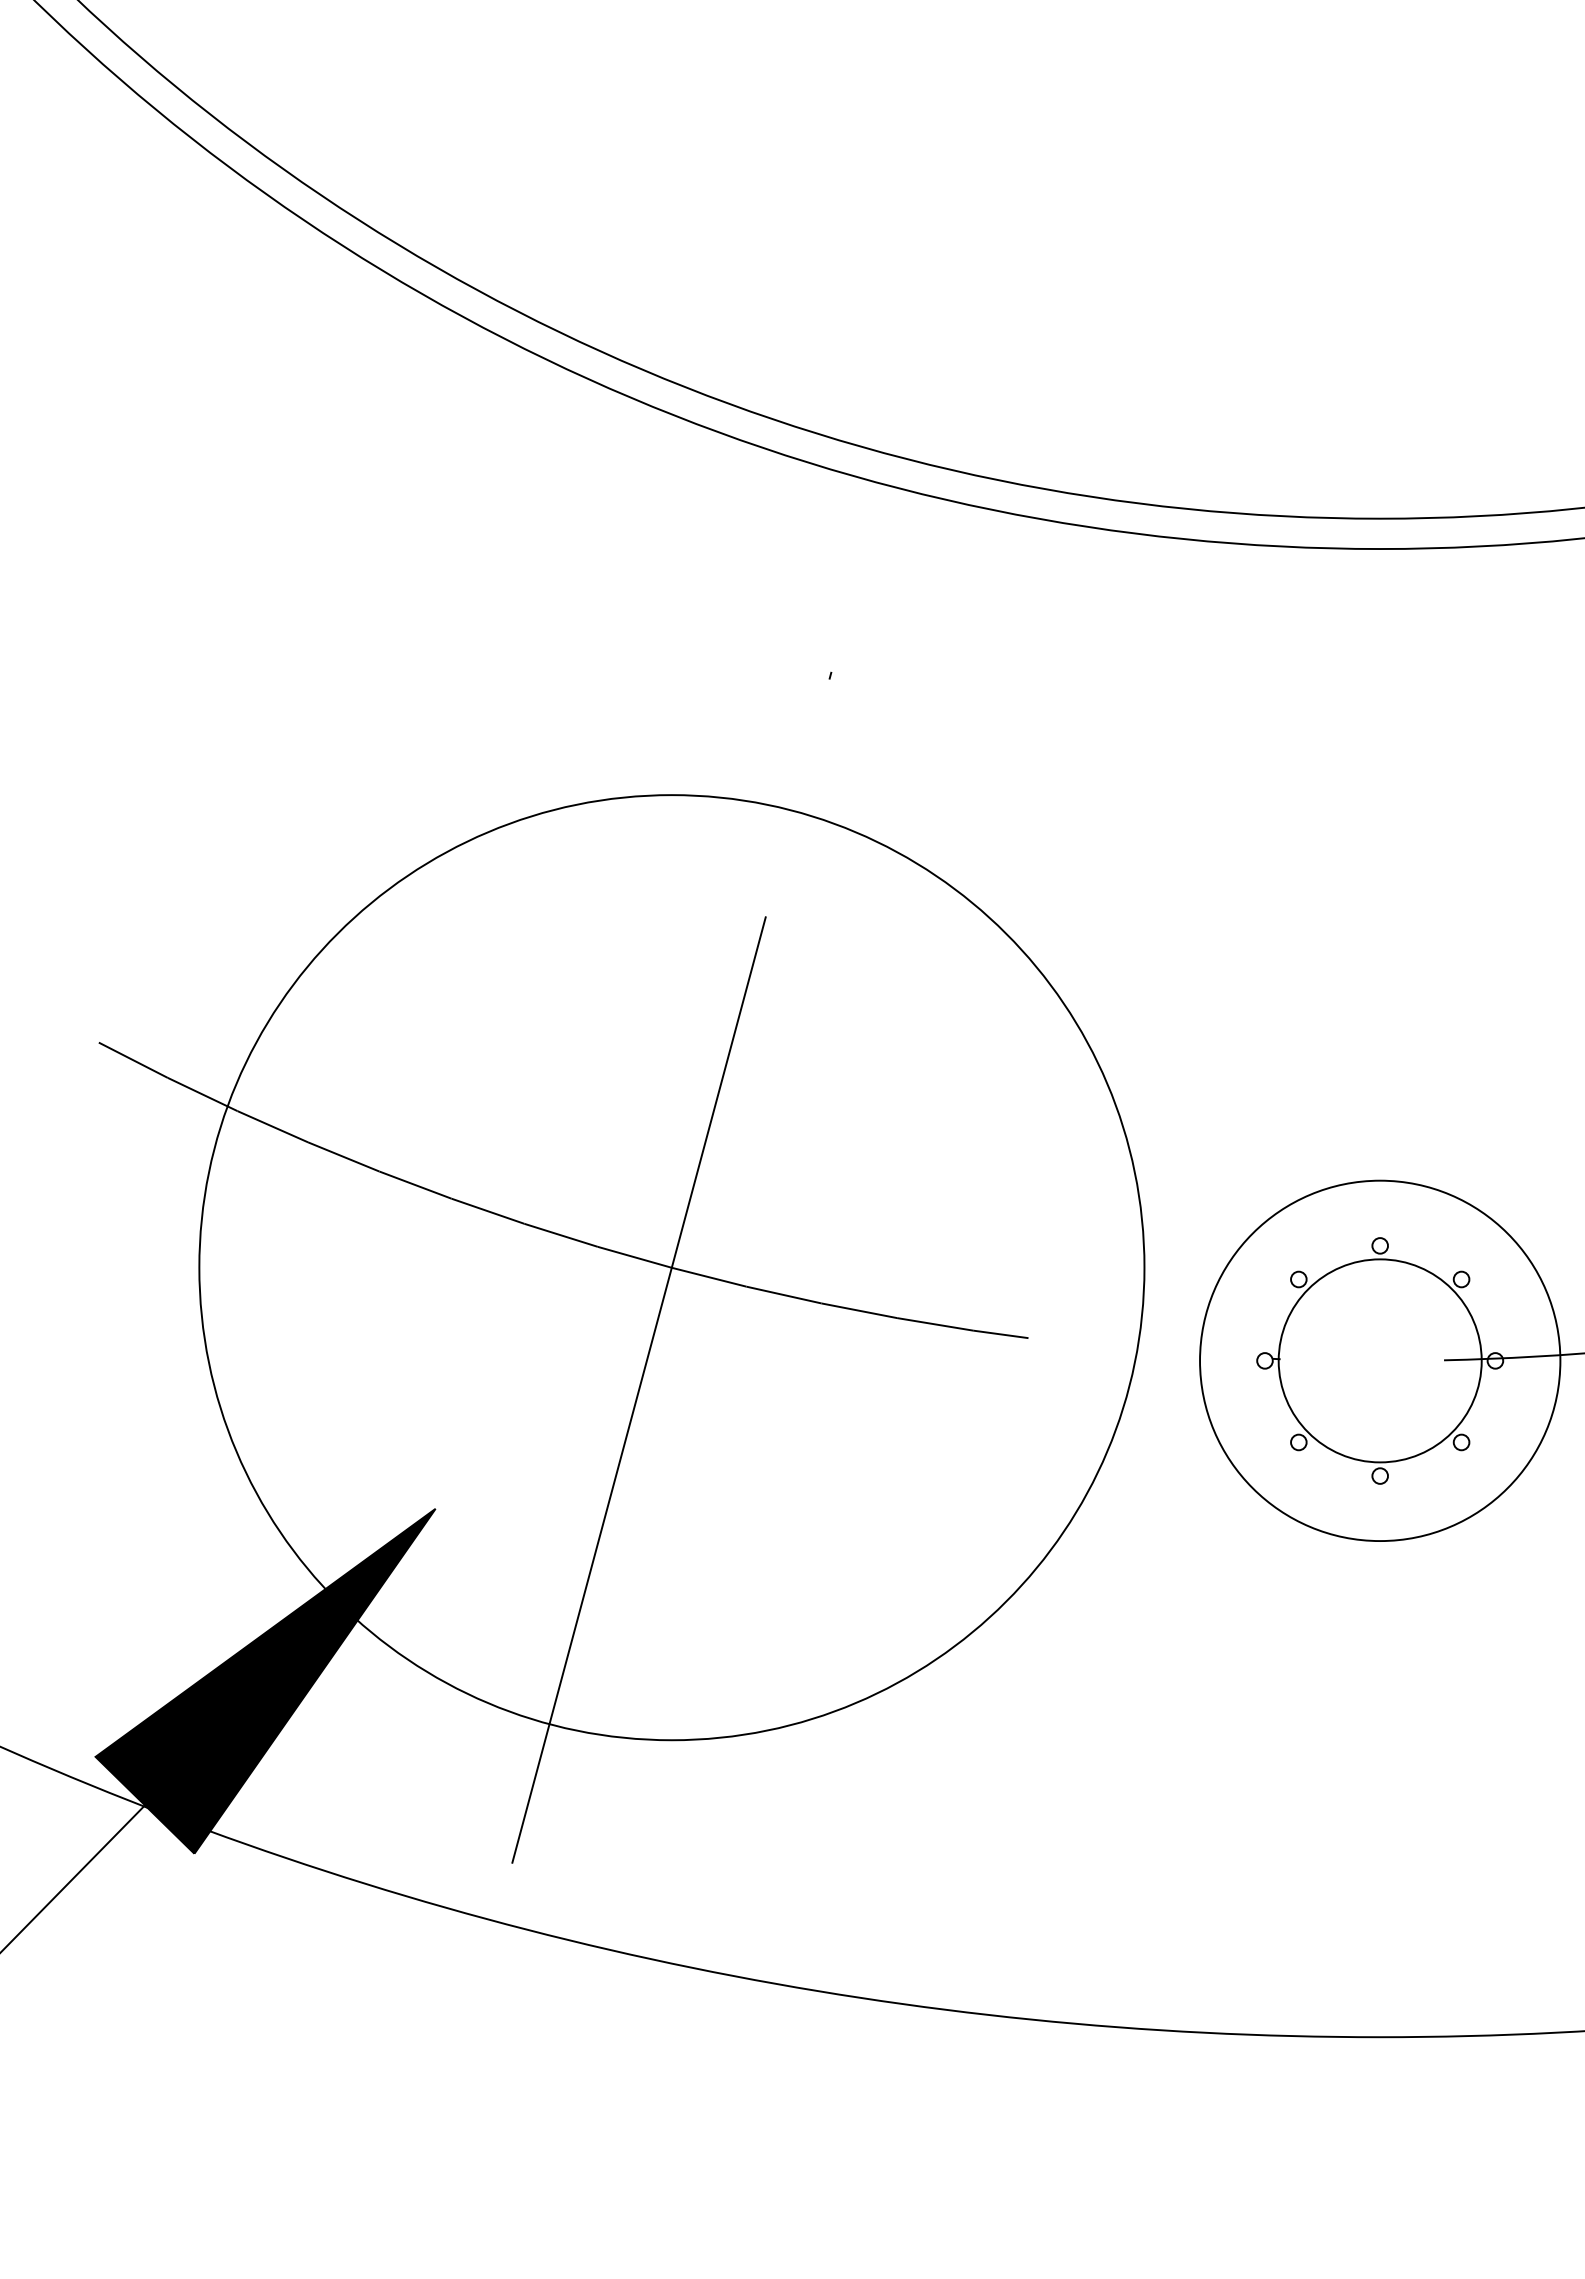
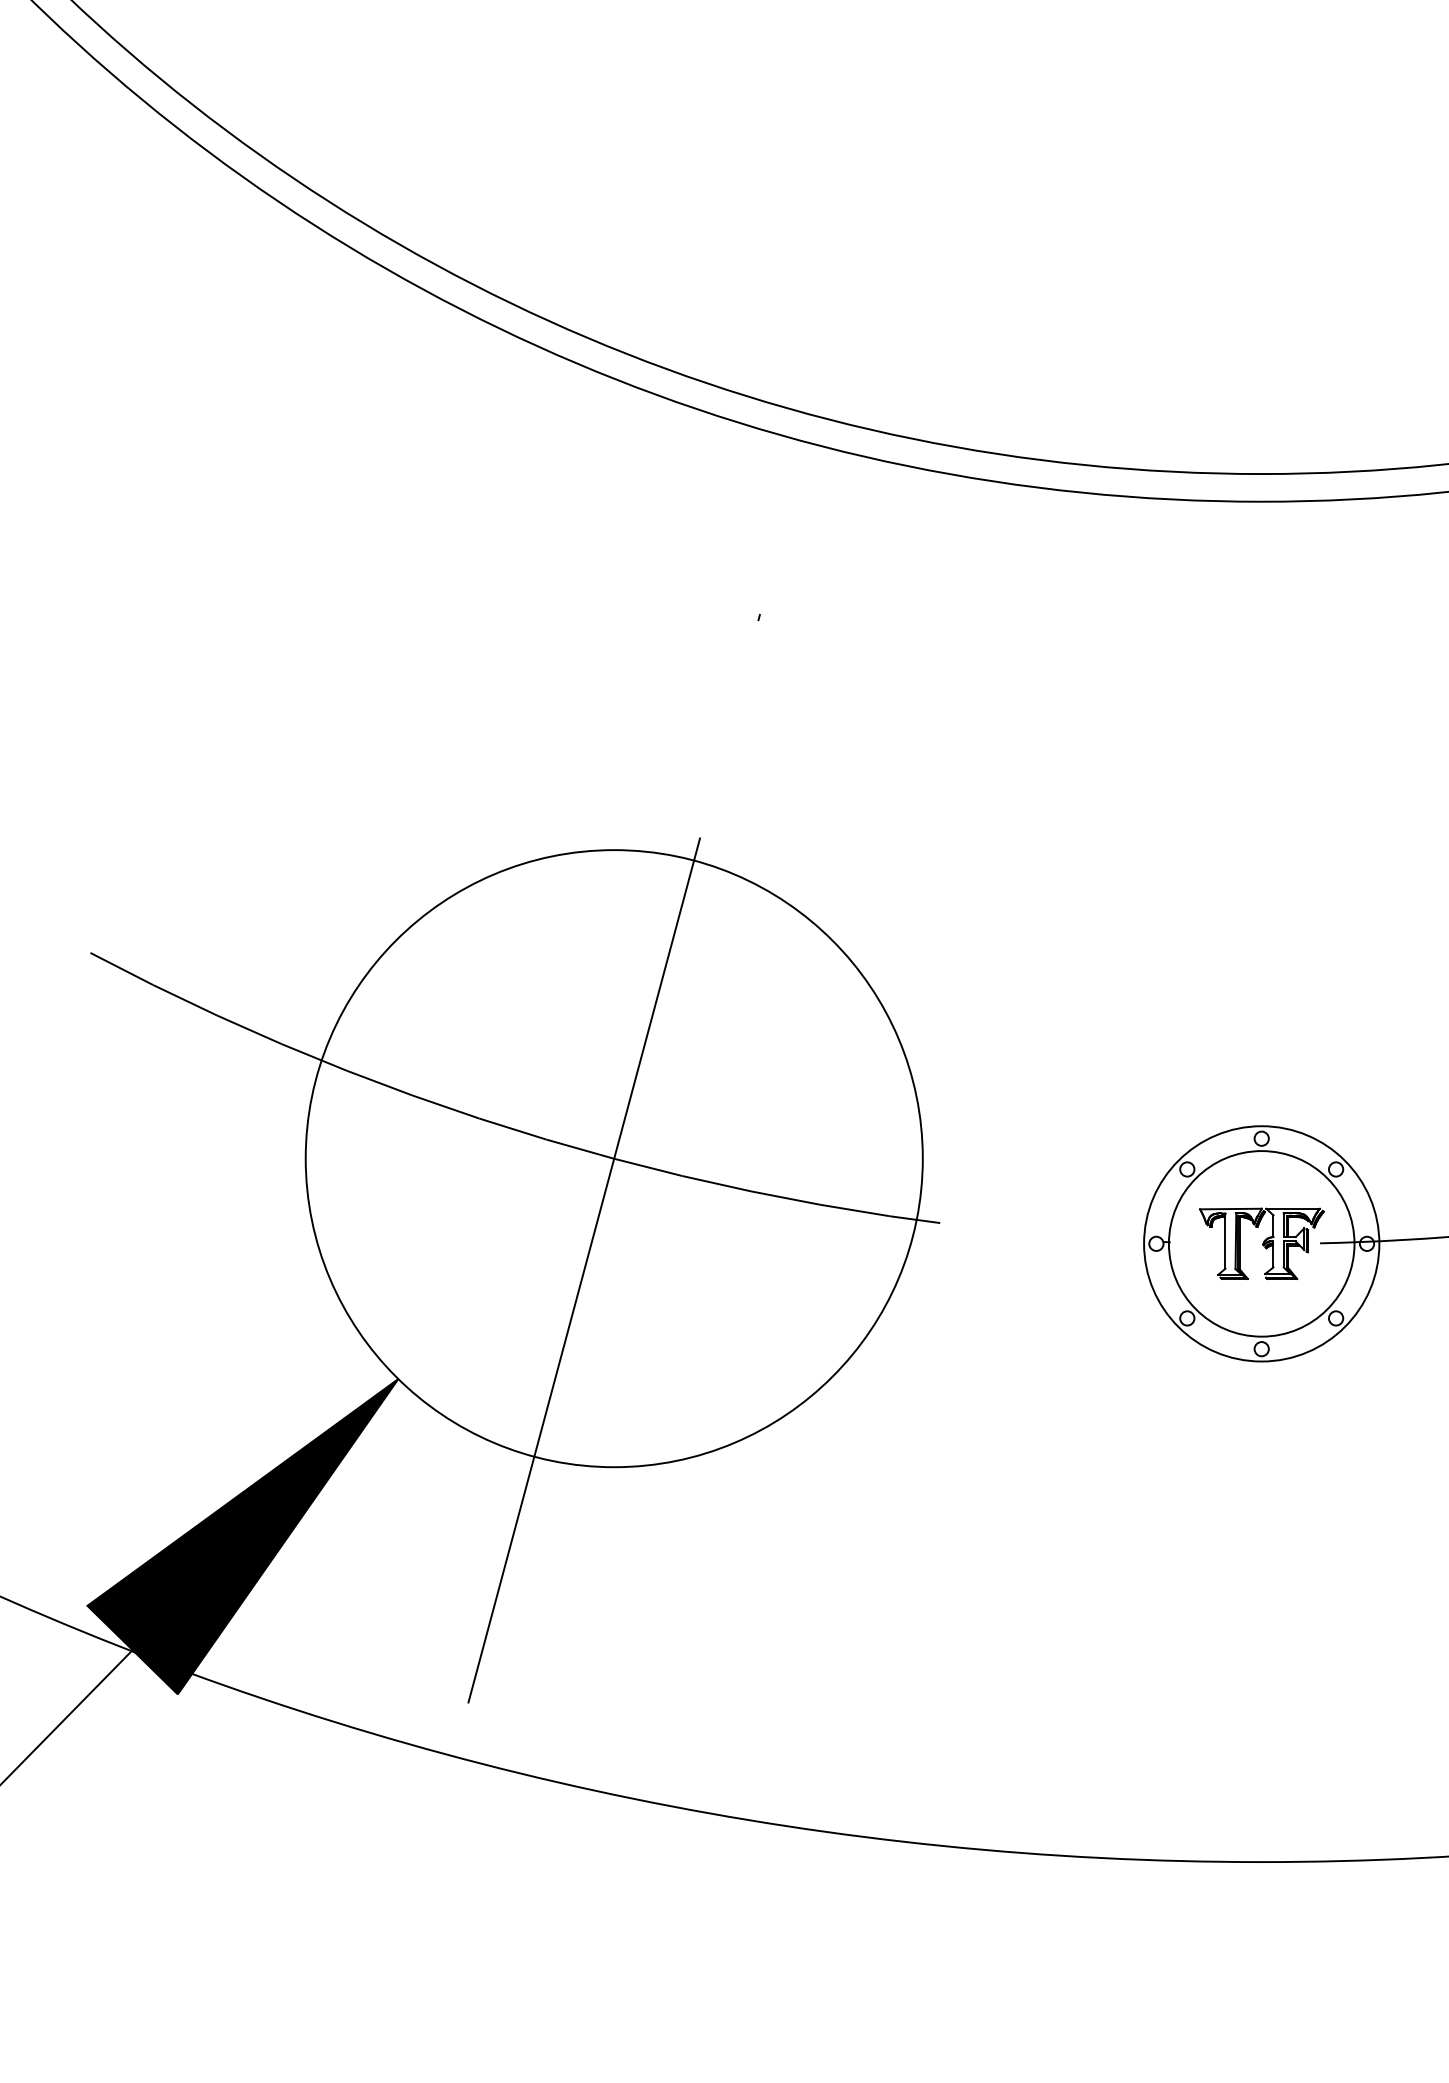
circle: (671, 1267) -> (613, 1158), size x0.71
circle: (1379, 1360) -> (1261, 1243), size x0.71
part: (1380, 1360) -> (1261, 1243), added

